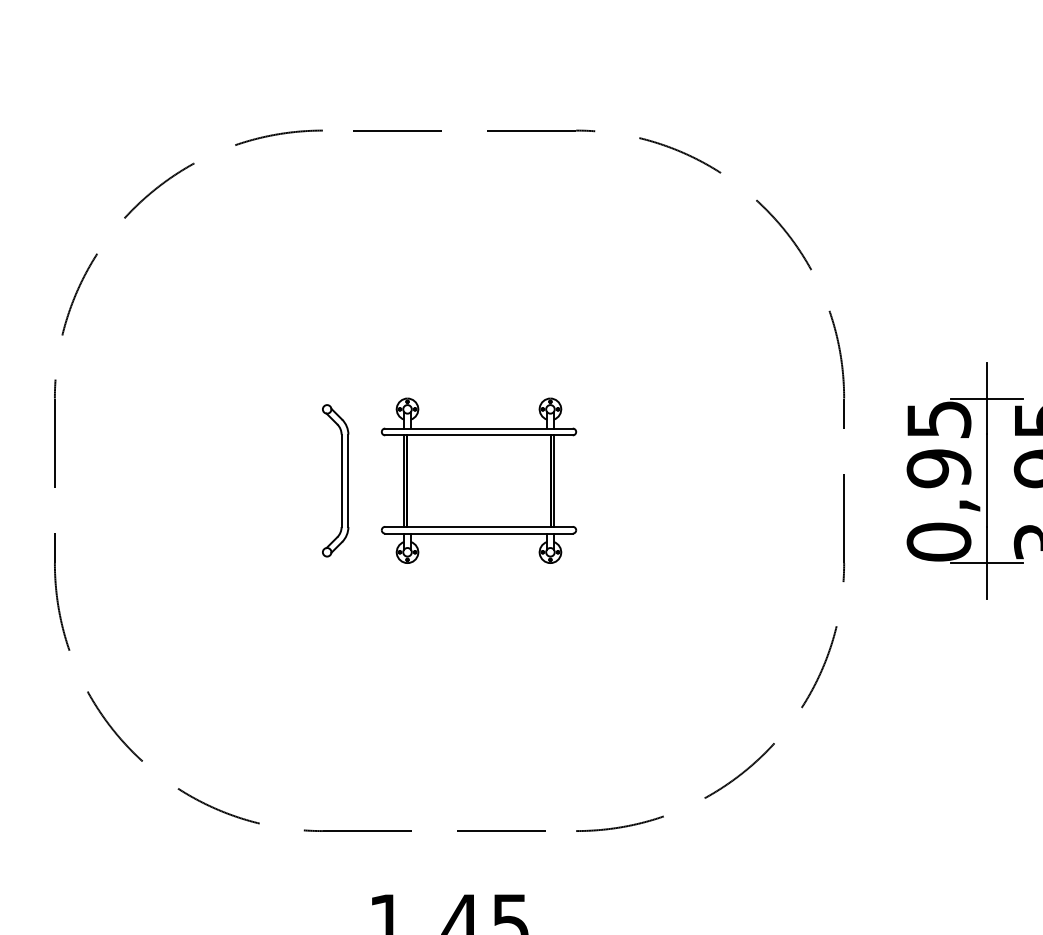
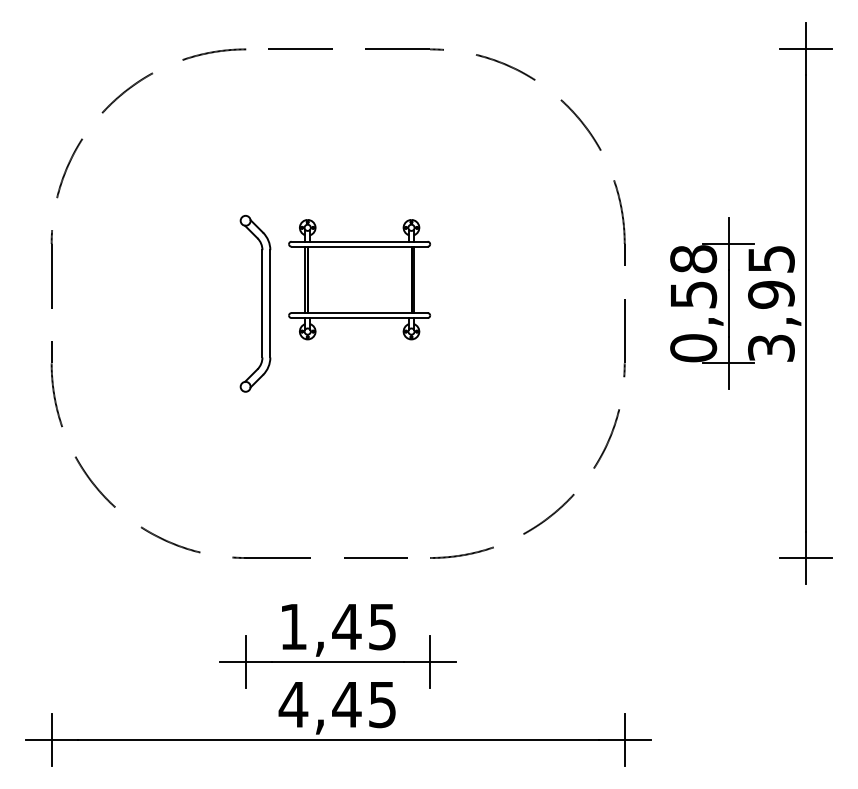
text: (938, 443) -> (693, 276), 0,95 -> 0,58
part: (335, 480) -> (255, 303), size x1.6
part: (478, 480) -> (359, 279), moved

